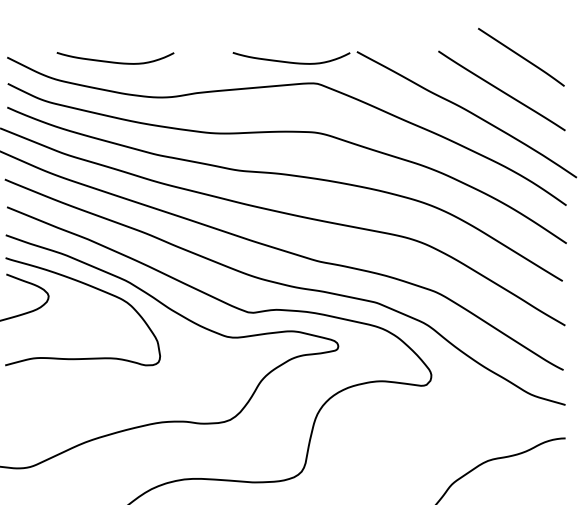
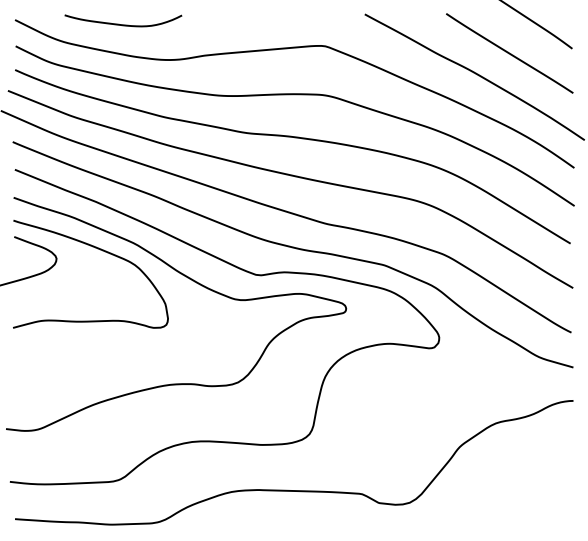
curve: (291, 61) -> (299, 24), removed

